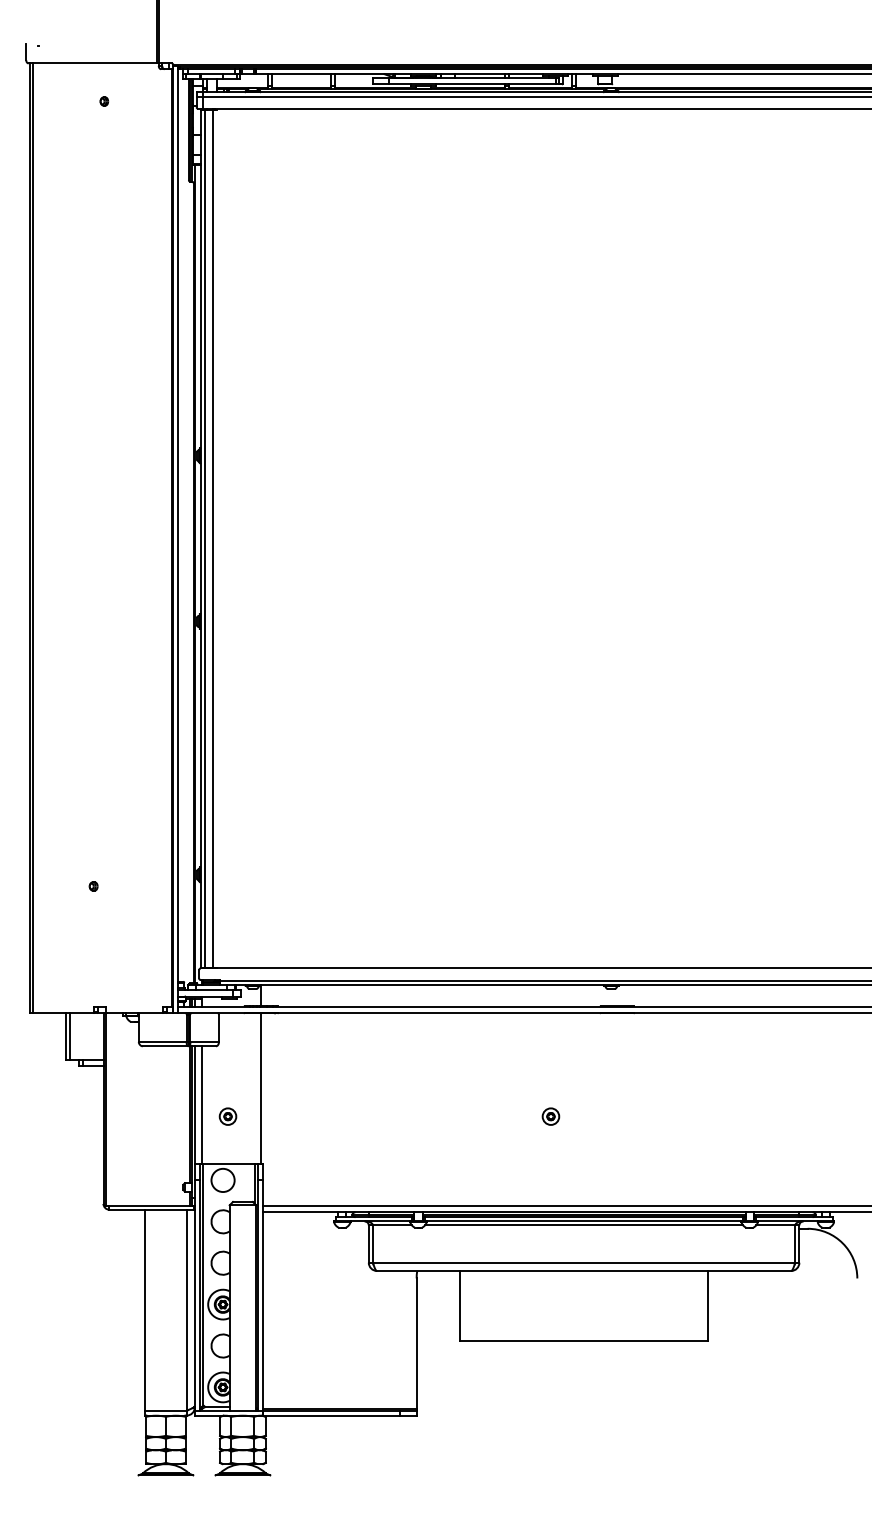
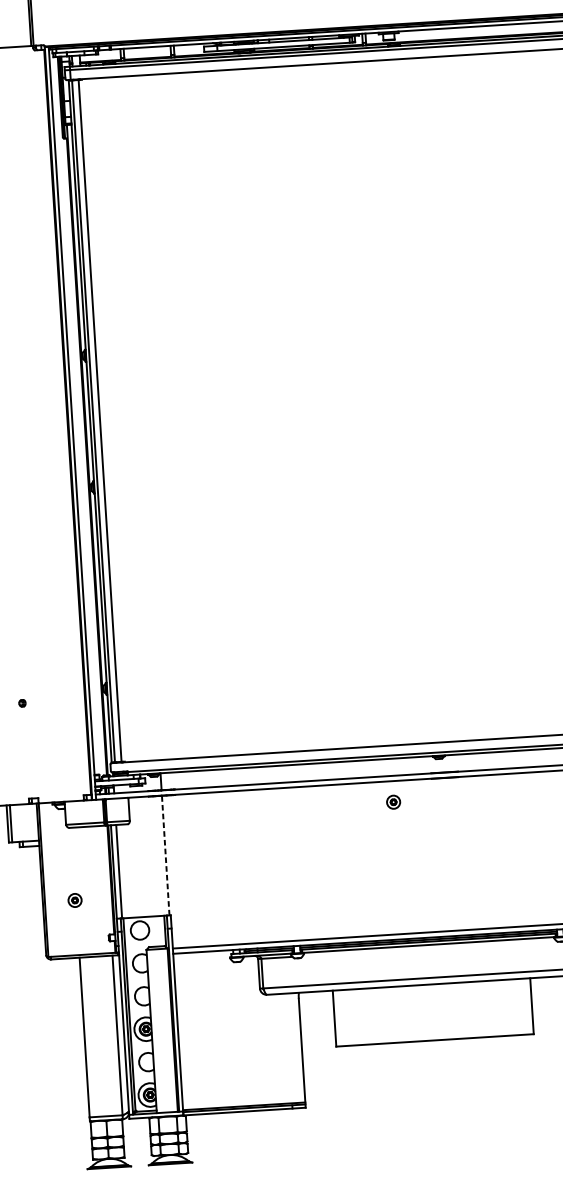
line: (261, 1088) -> (165, 855), solid -> dashed
part: (227, 1116) -> (74, 900), moved
part: (550, 1116) -> (393, 802), moved
line: (584, 1225) -> (429, 948), removed

